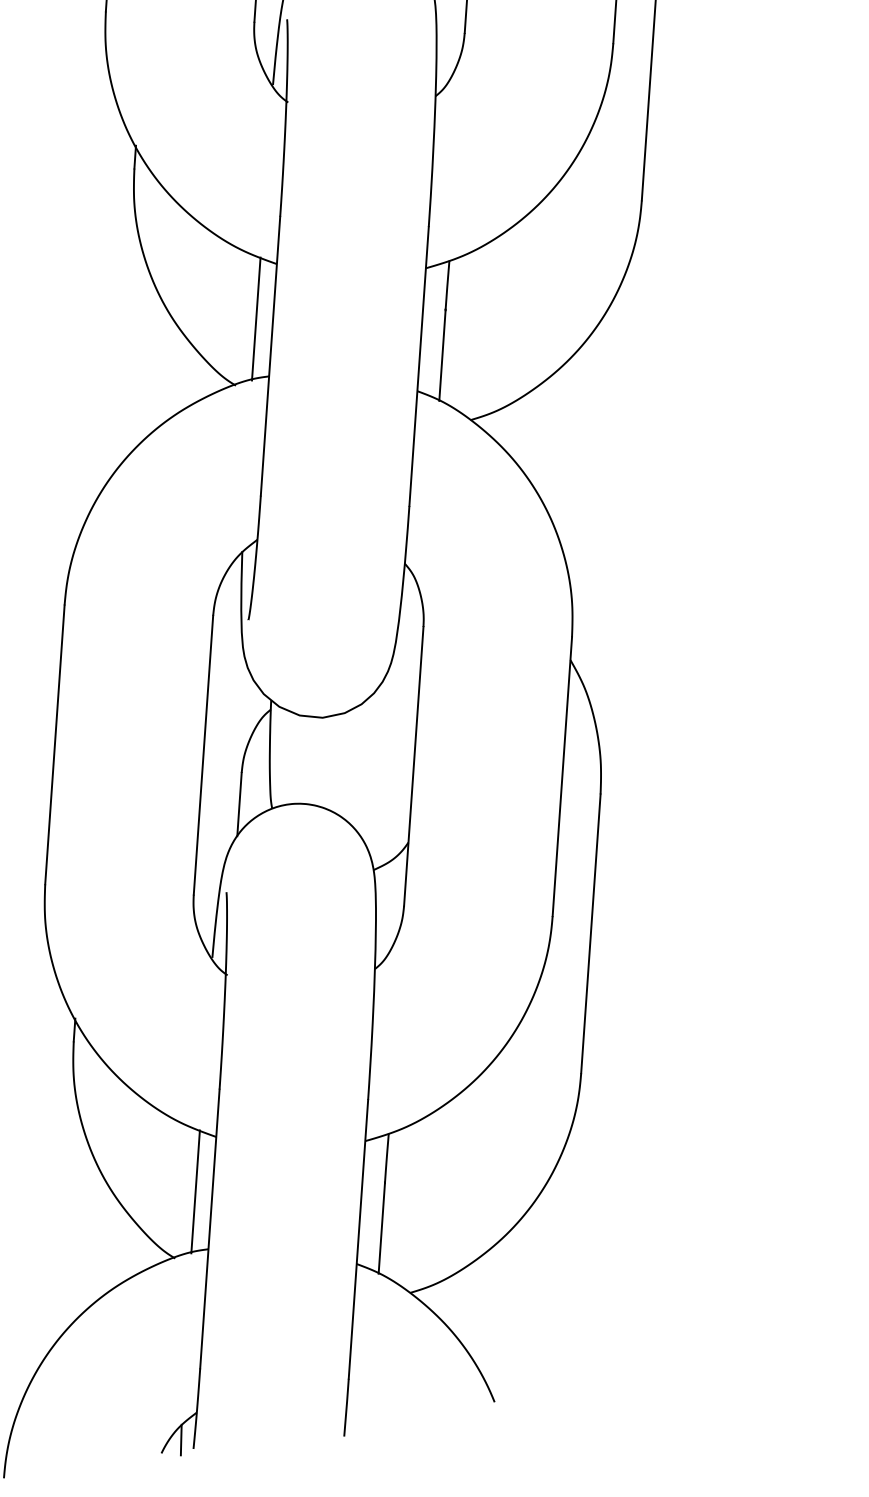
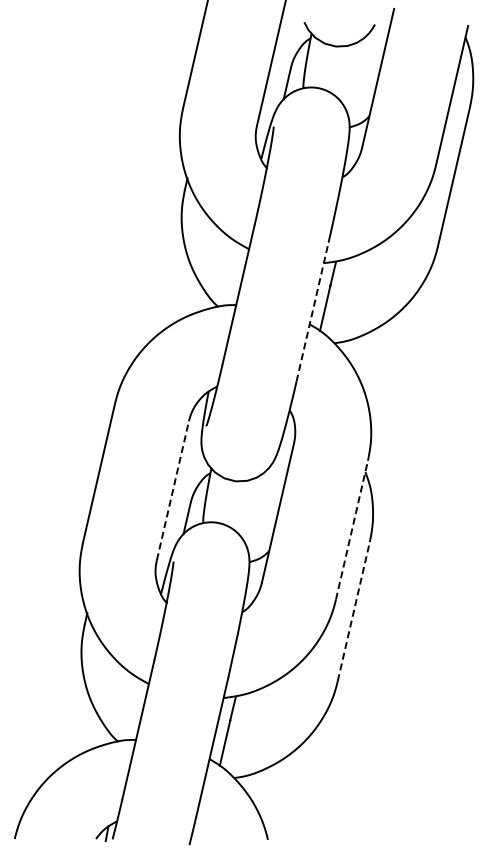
line: (256, 317) -> (234, 274), removed
line: (418, 365) -> (312, 311), solid -> dashed
line: (204, 754) -> (173, 490), solid -> dashed
line: (563, 775) -> (352, 529), solid -> dashed
line: (590, 933) -> (353, 611), solid -> dashed
line: (196, 1190) -> (134, 709), removed

